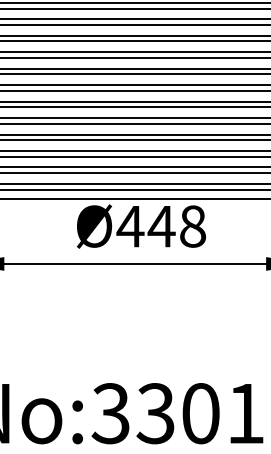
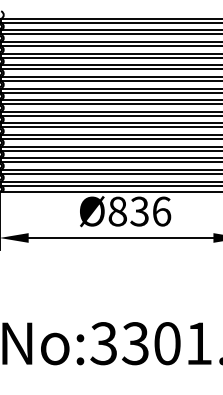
text: (161, 226) -> (139, 211), Ø448 -> Ø836

